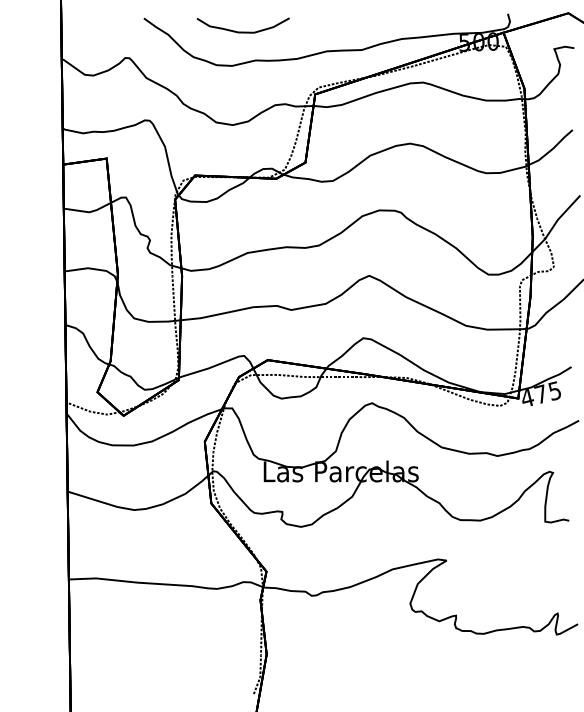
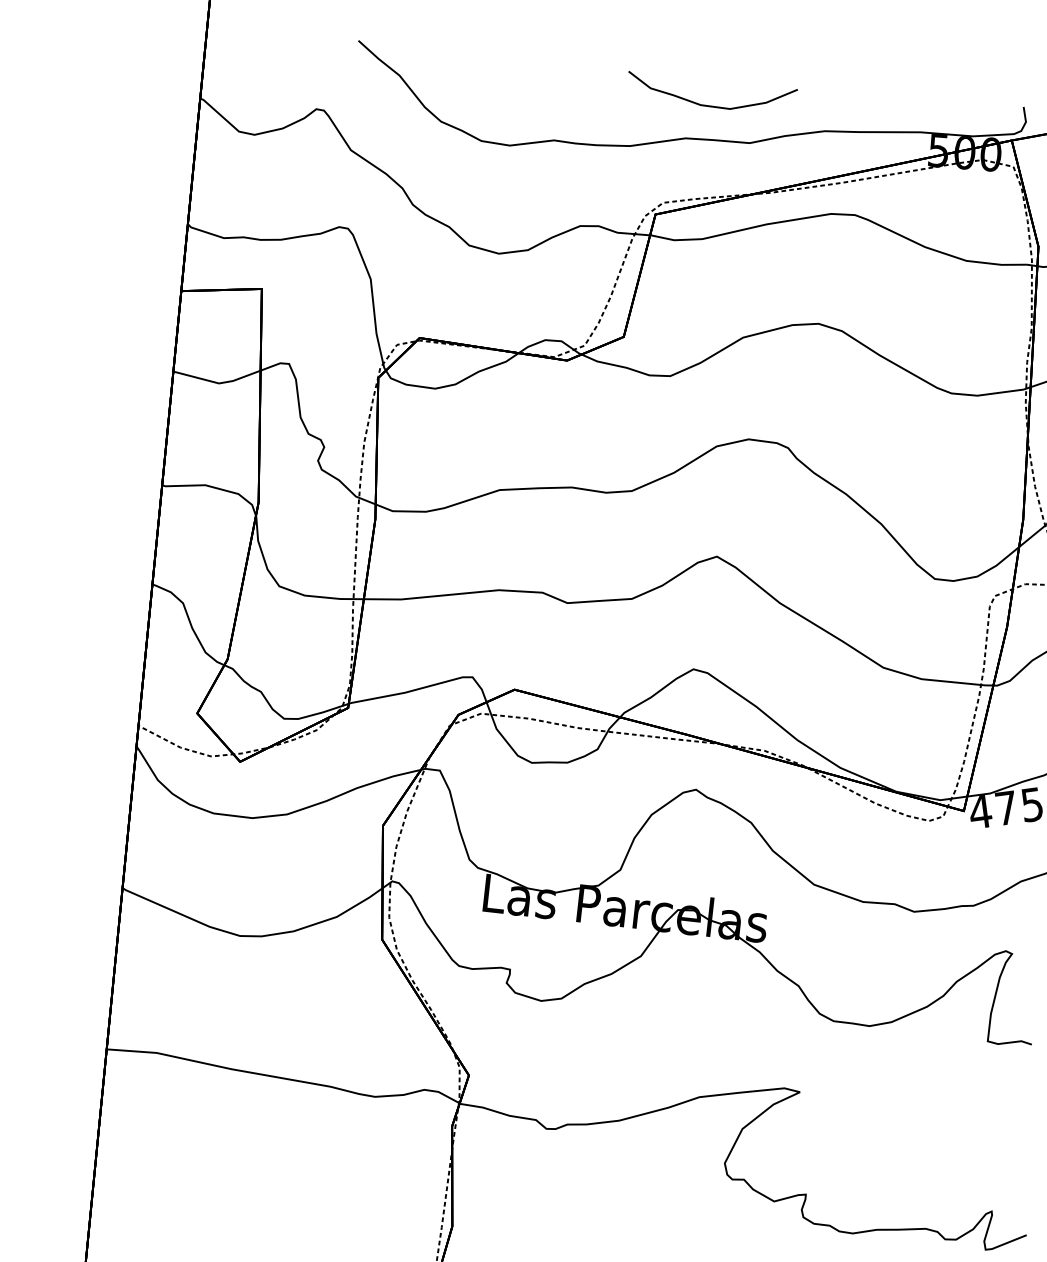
curve: (242, 31) -> (709, 104), moved

